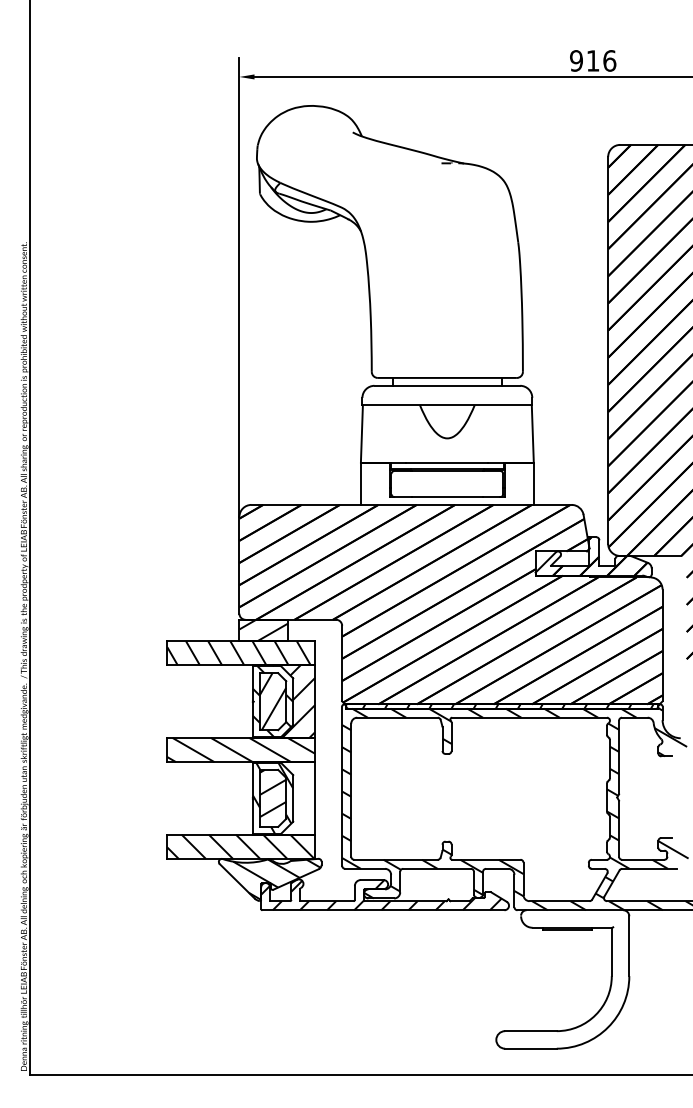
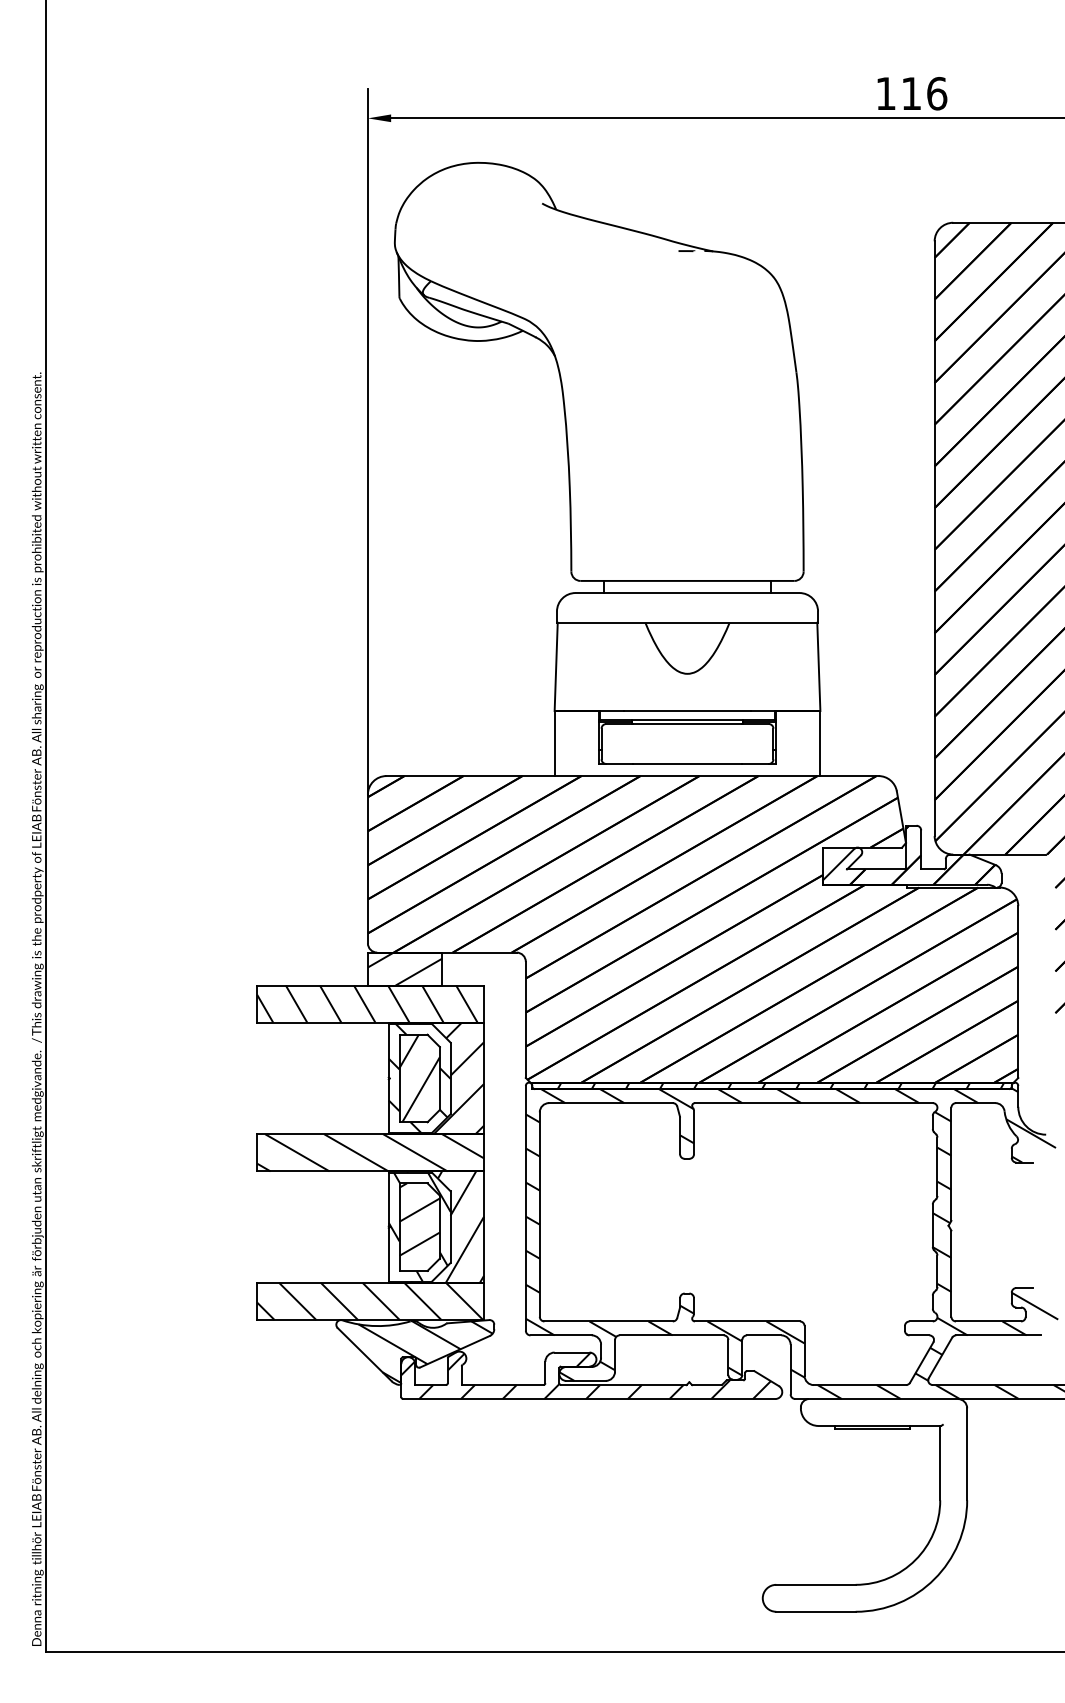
text: (576, 60) -> (885, 93), 916 -> 116
hatch: (289, 798) -> (444, 1227), added

